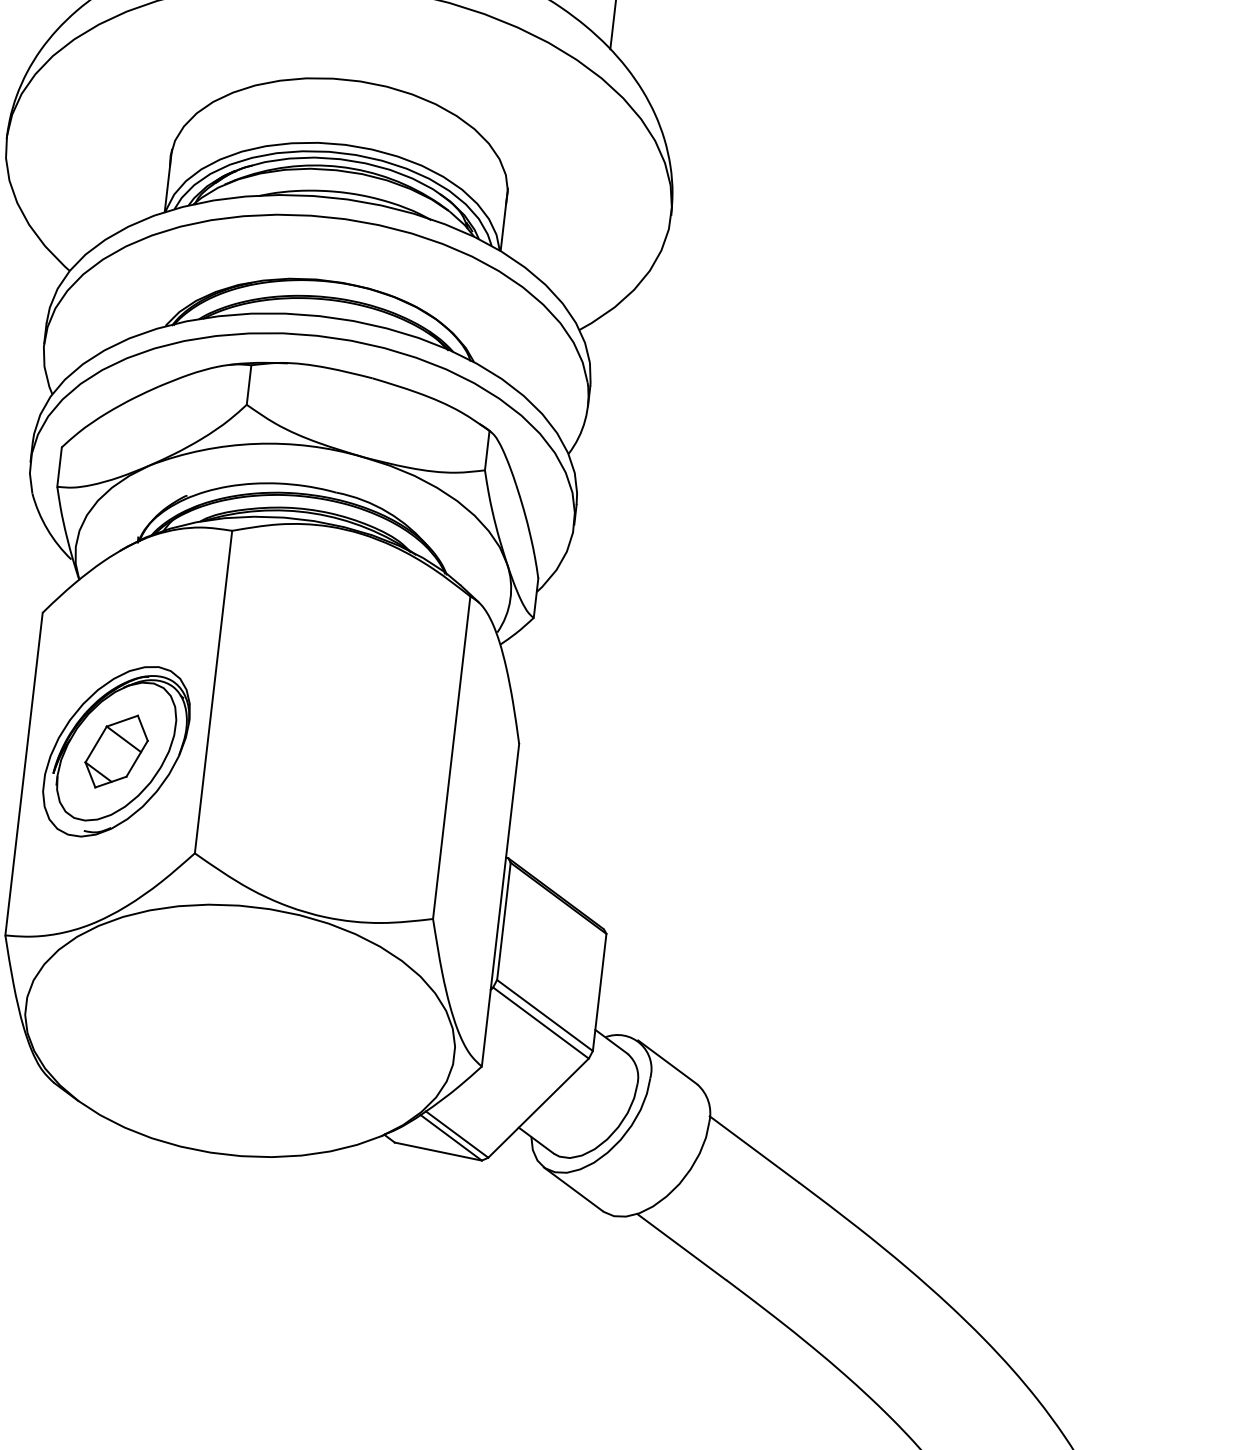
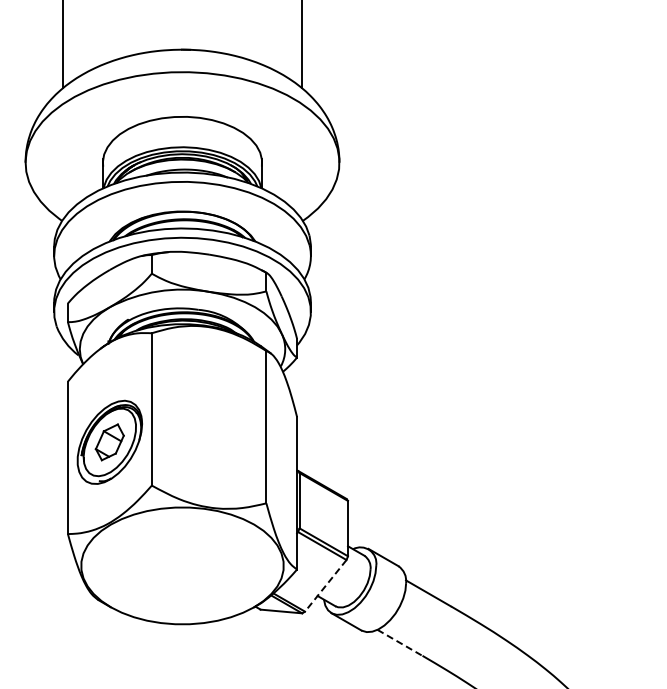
line: (537, 1109) -> (325, 586), solid -> dashed
line: (682, 1248) -> (400, 643), solid -> dashed

